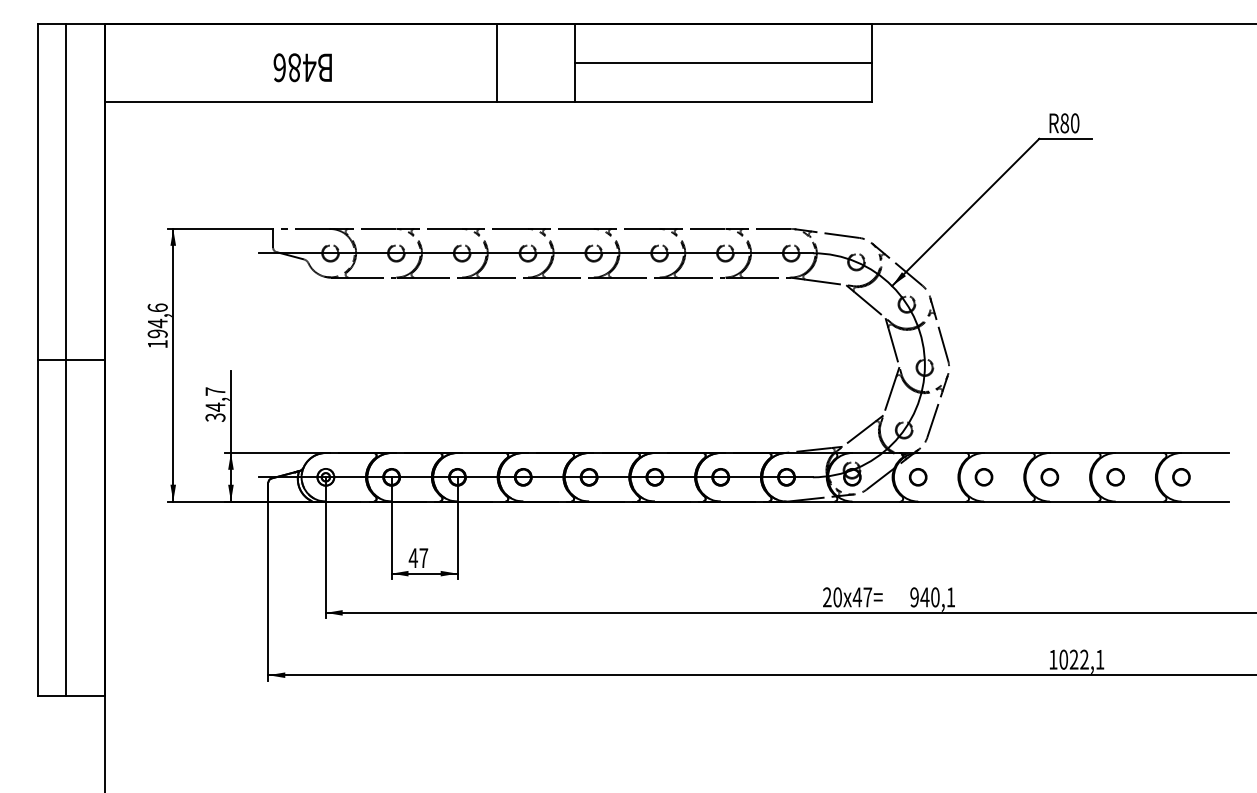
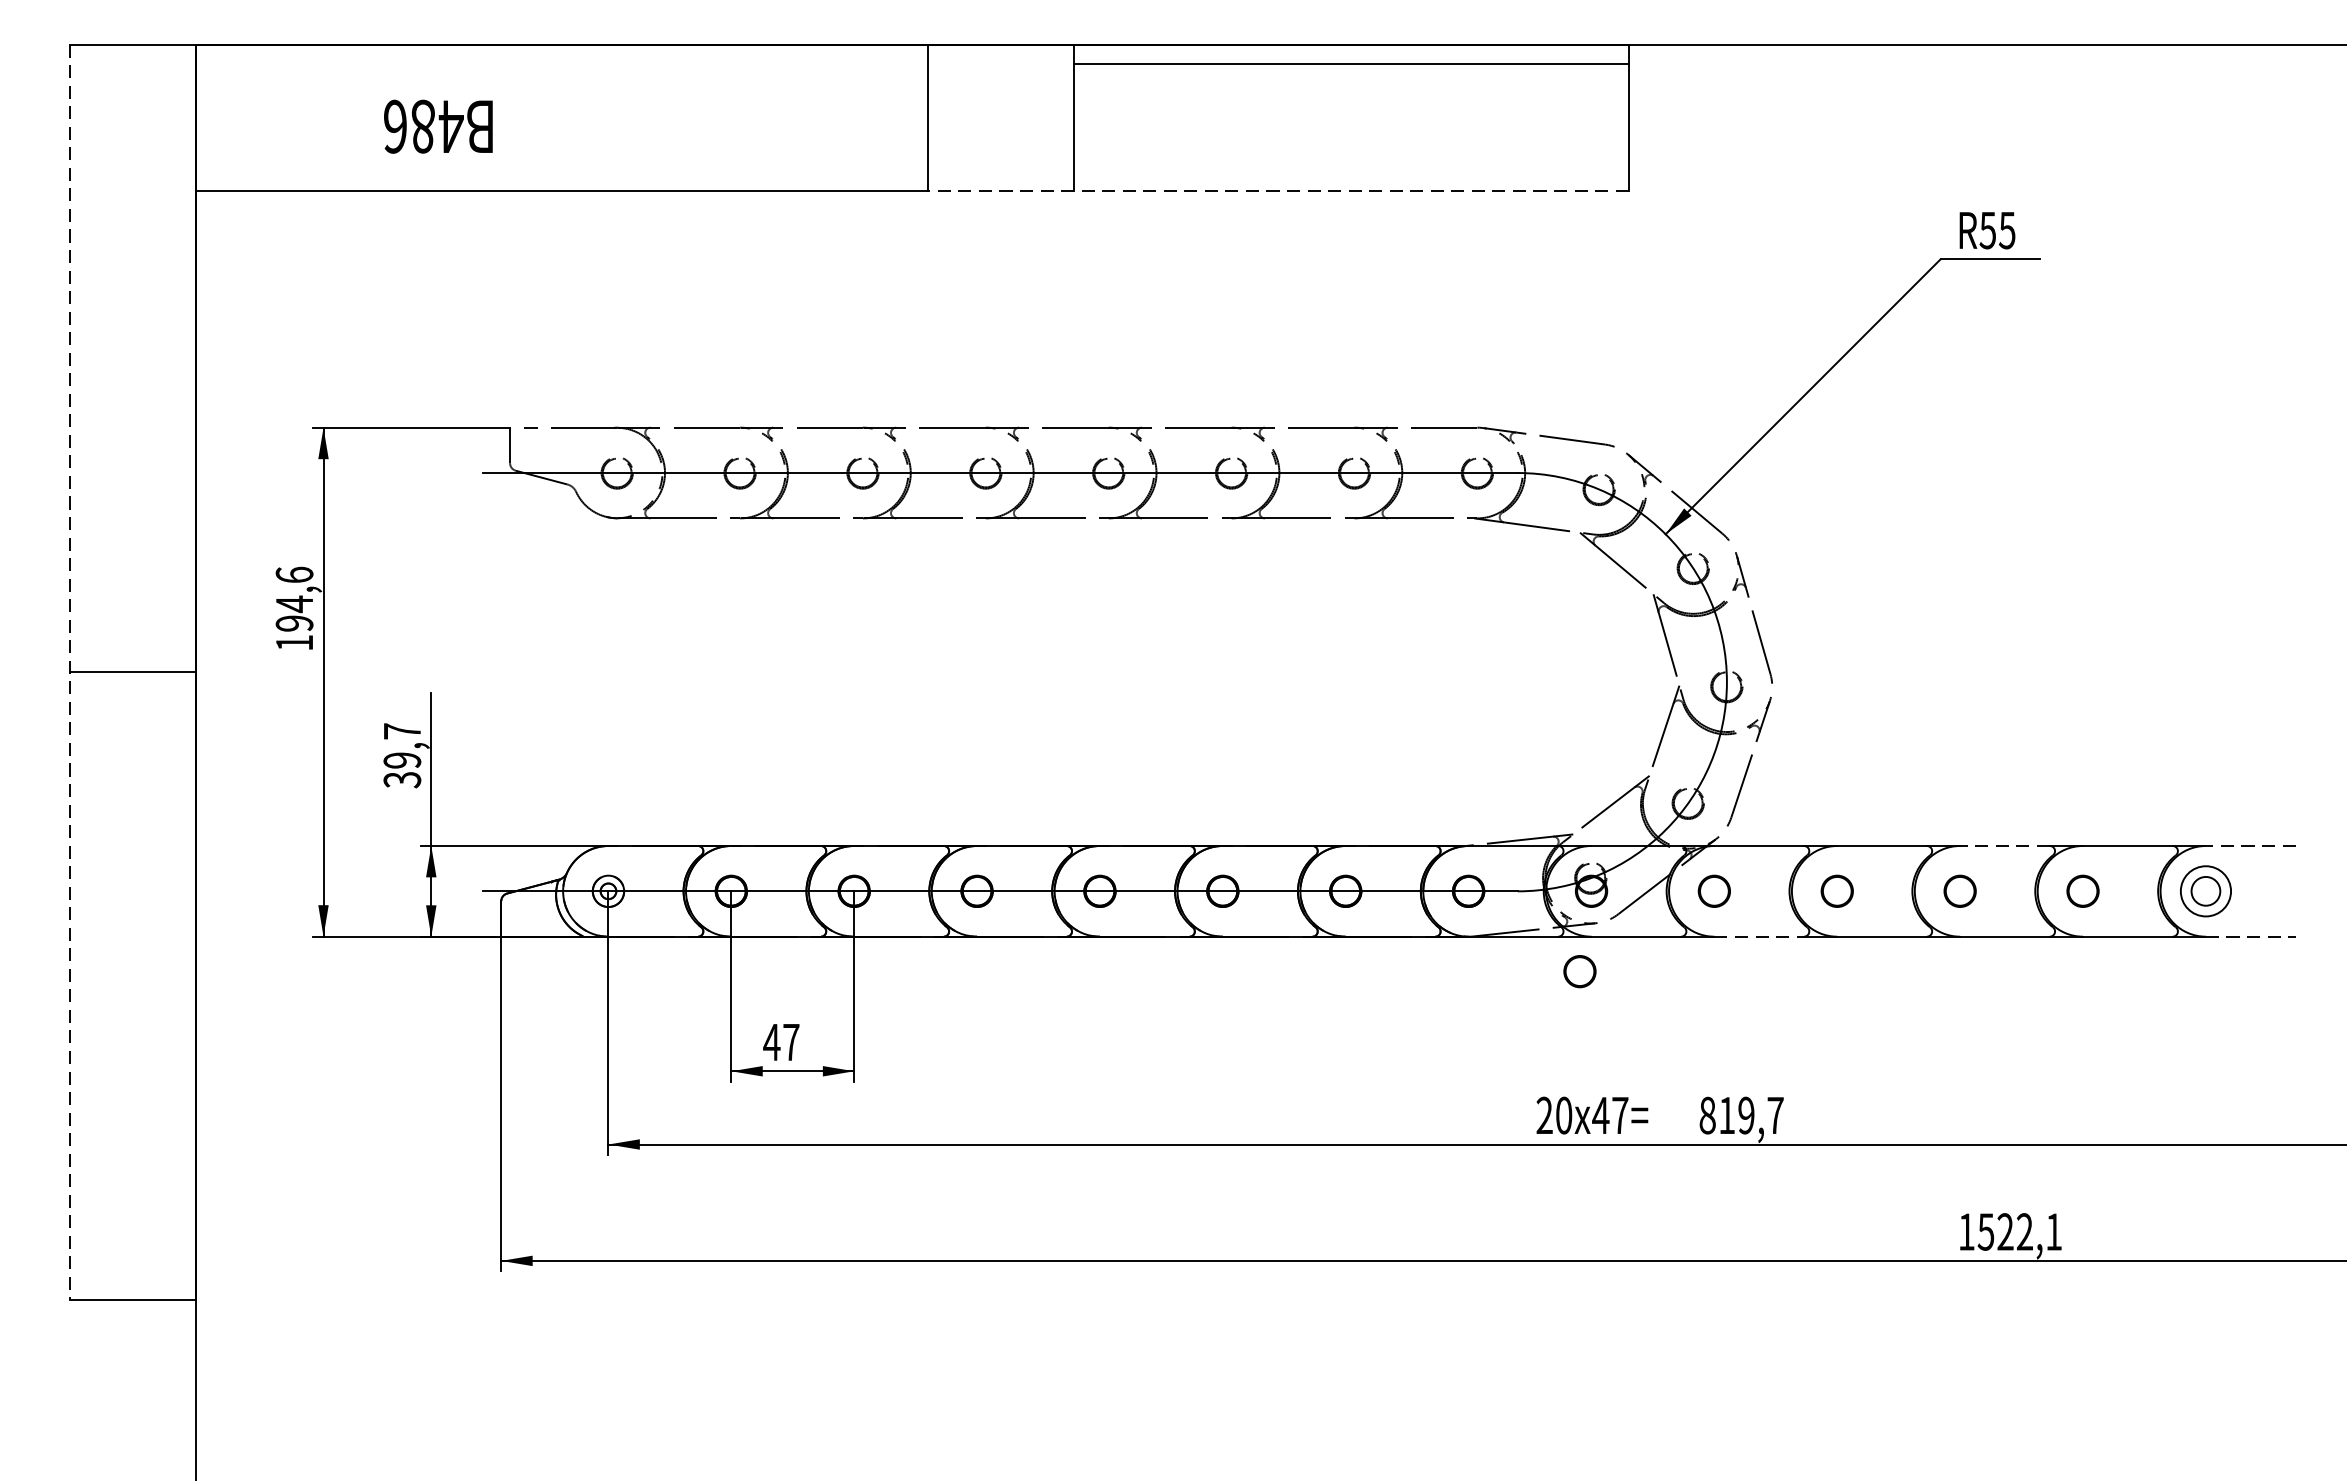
line: (723, 62) -> (1350, 62), moved
text: (302, 67) -> (437, 126), moved
line: (684, 102) -> (1278, 191), solid -> dashed
text: (1069, 123) -> (1996, 230), R80 -> R55
line: (65, 359) -> (122, 671), removed
line: (37, 360) -> (70, 673), solid -> dashed
text: (215, 406) -> (402, 759), 34,7 -> 39,7
line: (1073, 453) -> (2004, 846), solid -> dashed
line: (1204, 453) -> (2248, 846), solid -> dashed
circle: (1181, 476) -> (2206, 889), size x1.6
line: (942, 501) -> (1759, 936), solid -> dashed
line: (1205, 501) -> (2250, 936), solid -> dashed
part: (845, 520) -> (1578, 972), added
text: (932, 597) -> (1741, 1115), 940,1 -> 819,7
text: (1063, 659) -> (1985, 1231), 1022,1 -> 1522,1

